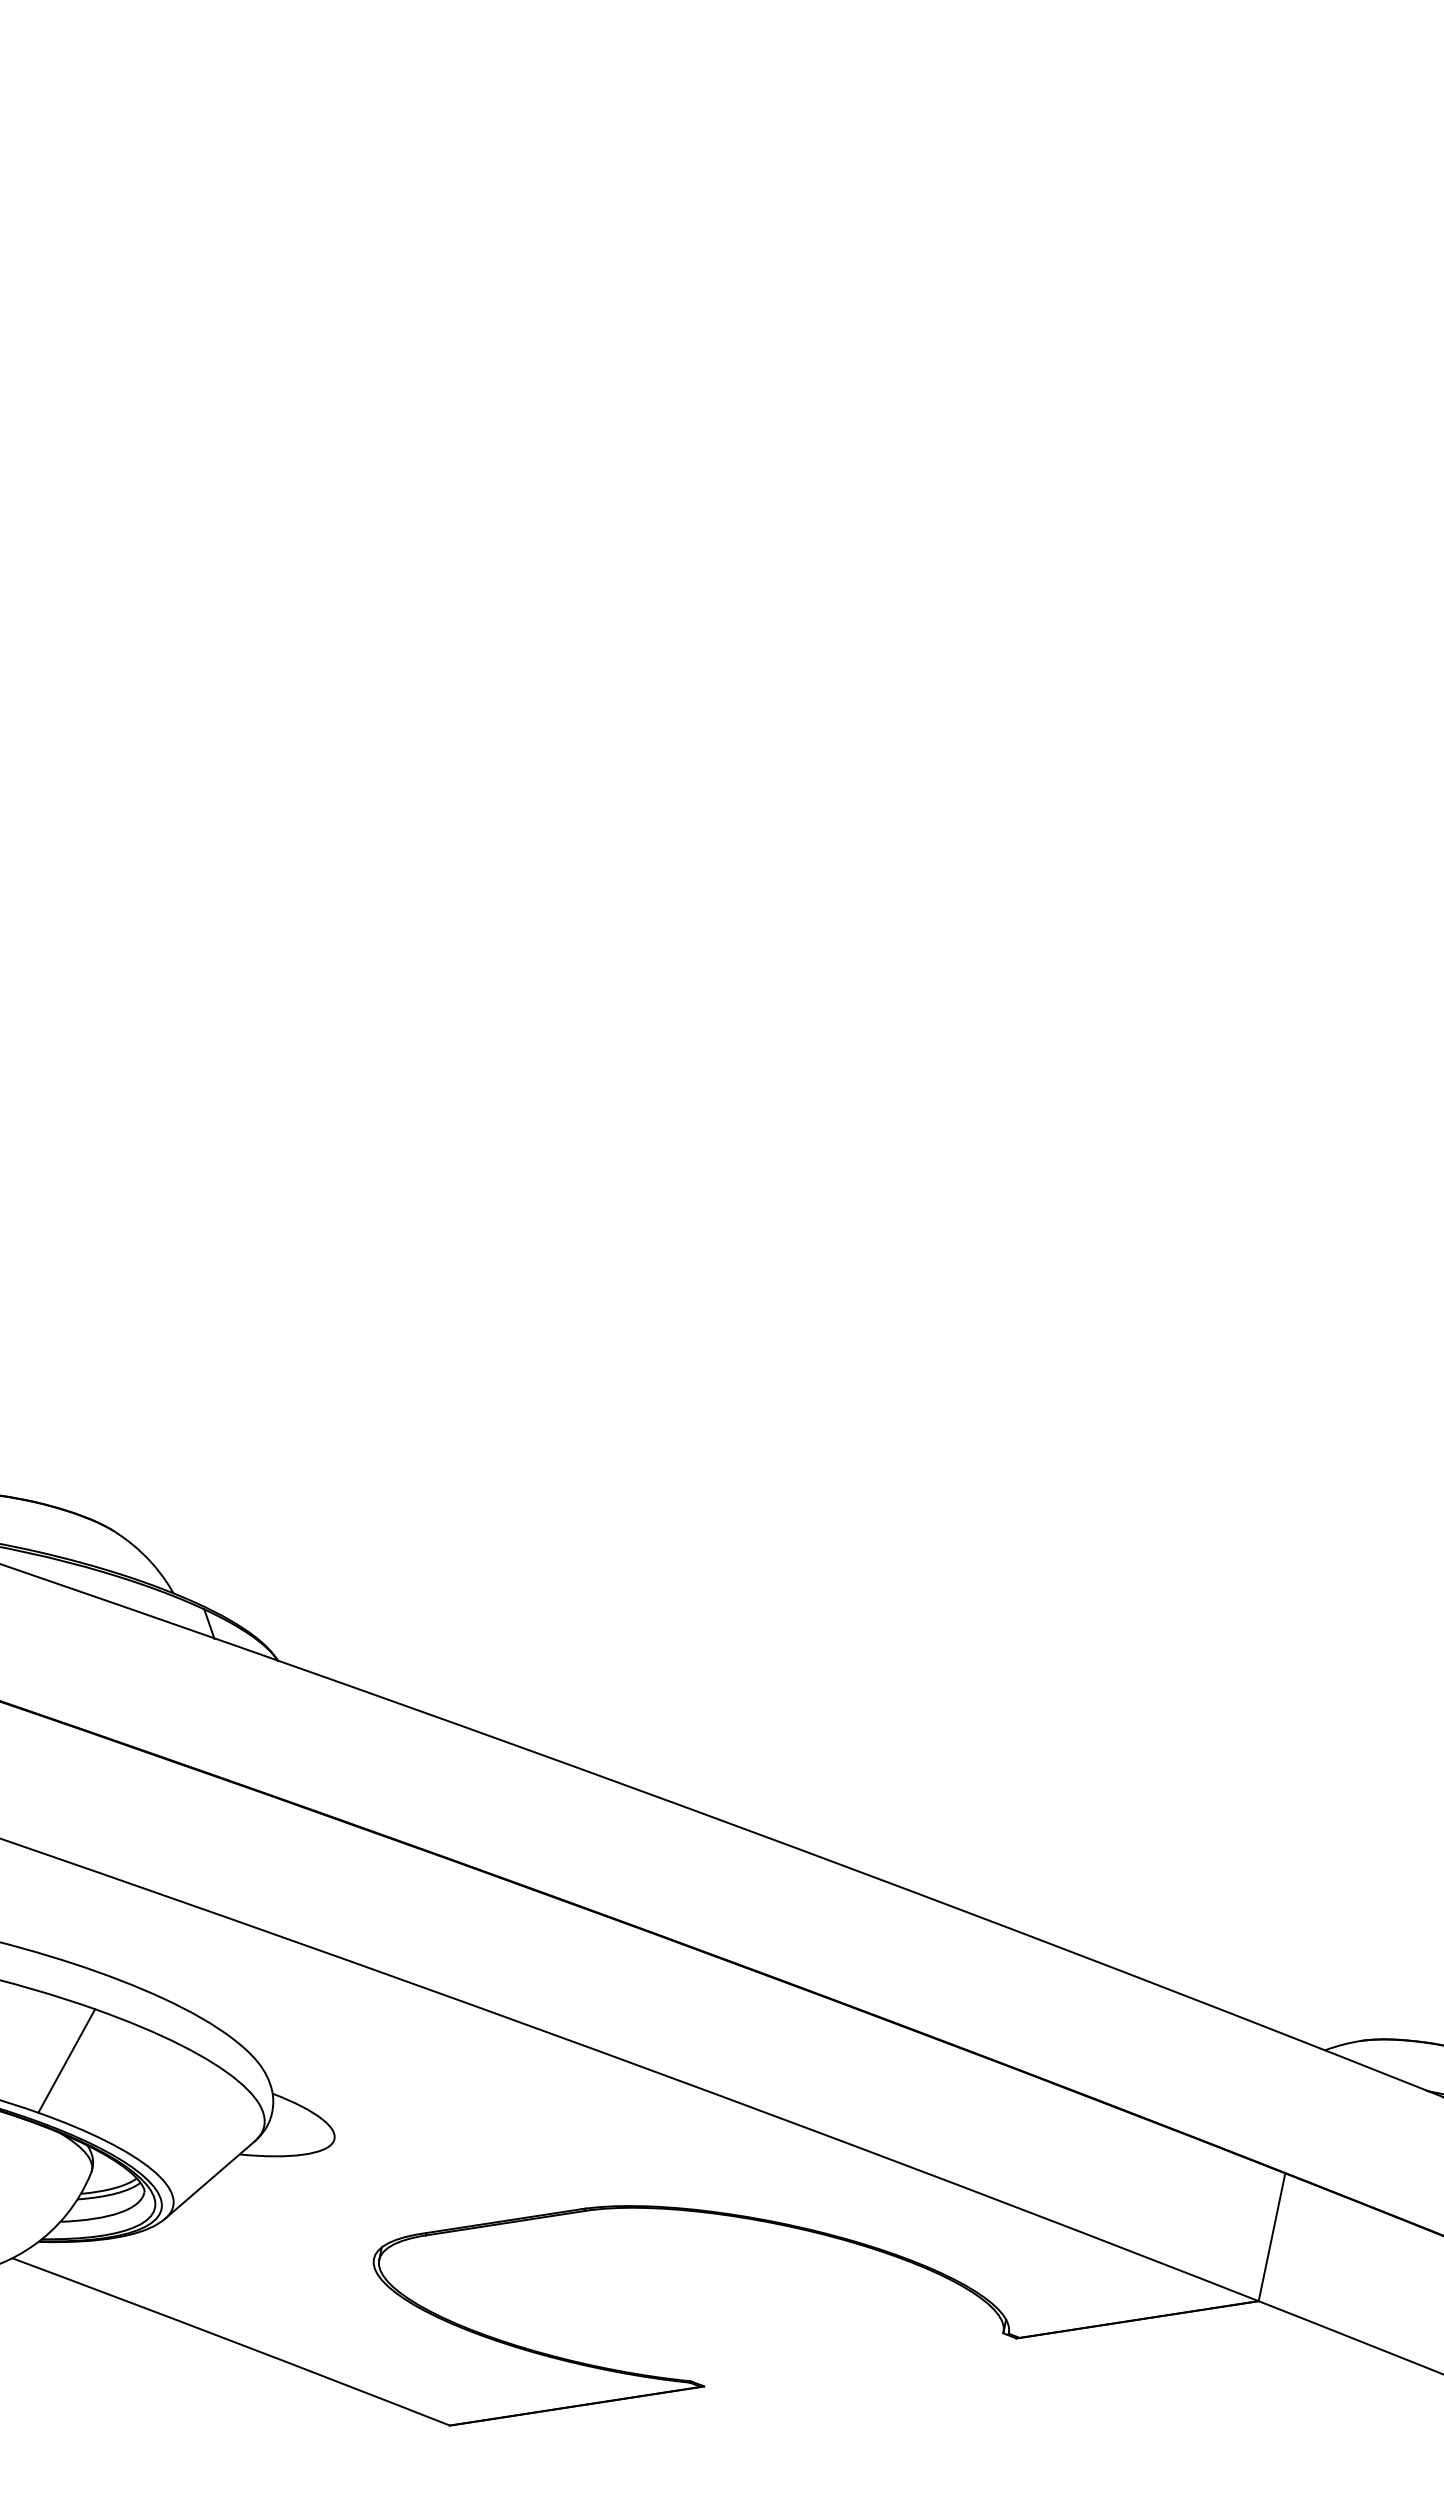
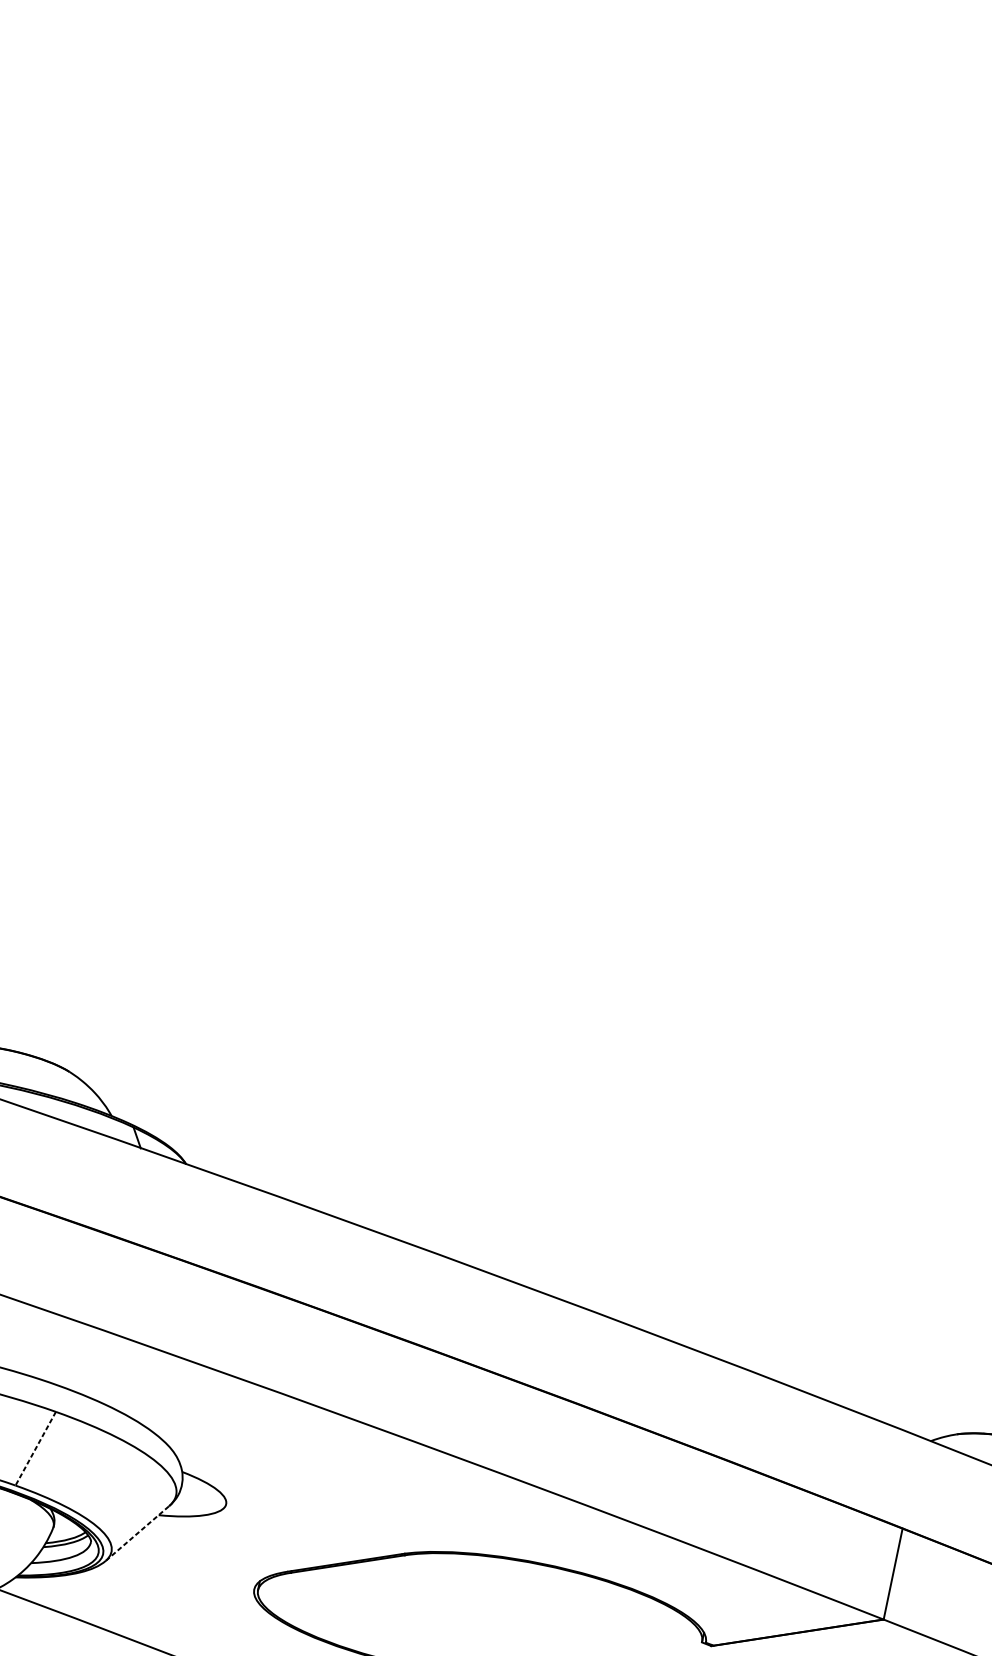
line: (66, 2061) -> (35, 1449), solid -> dashed
line: (209, 2180) -> (137, 1533), solid -> dashed

